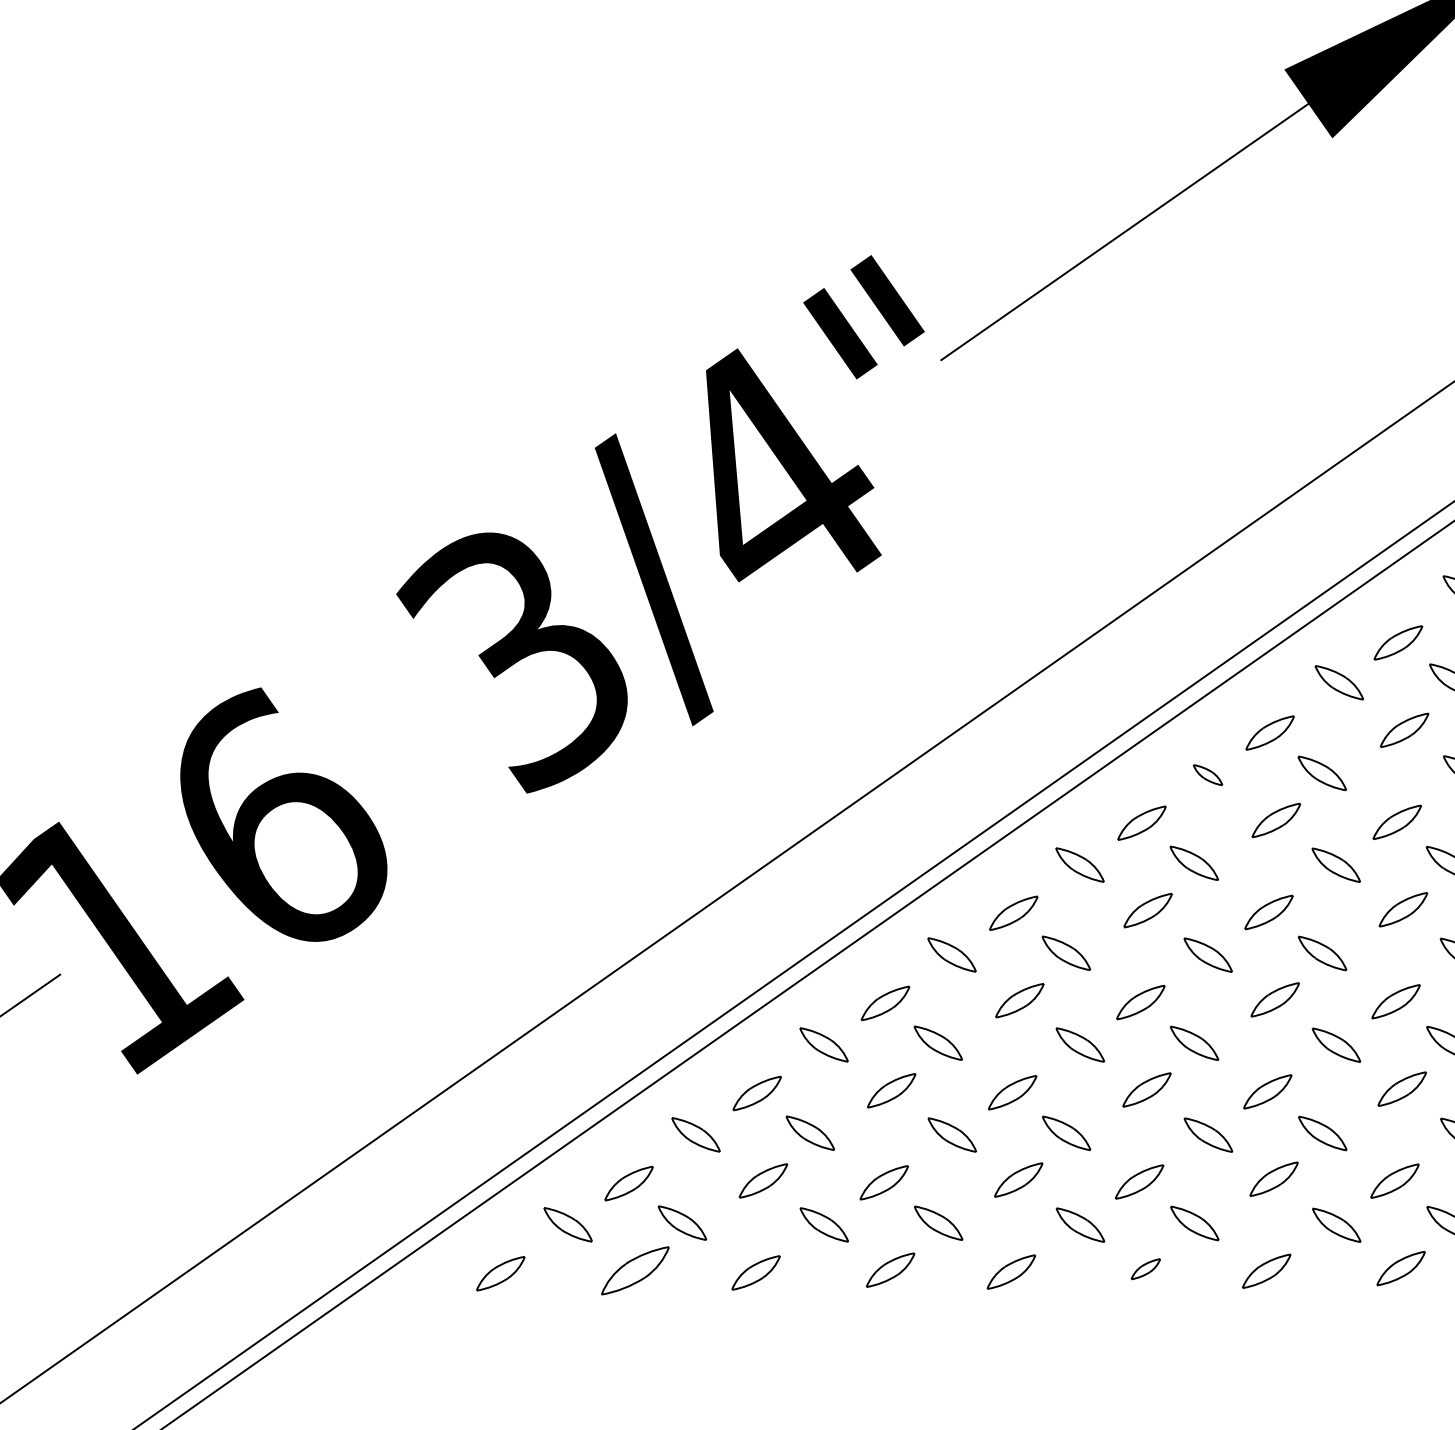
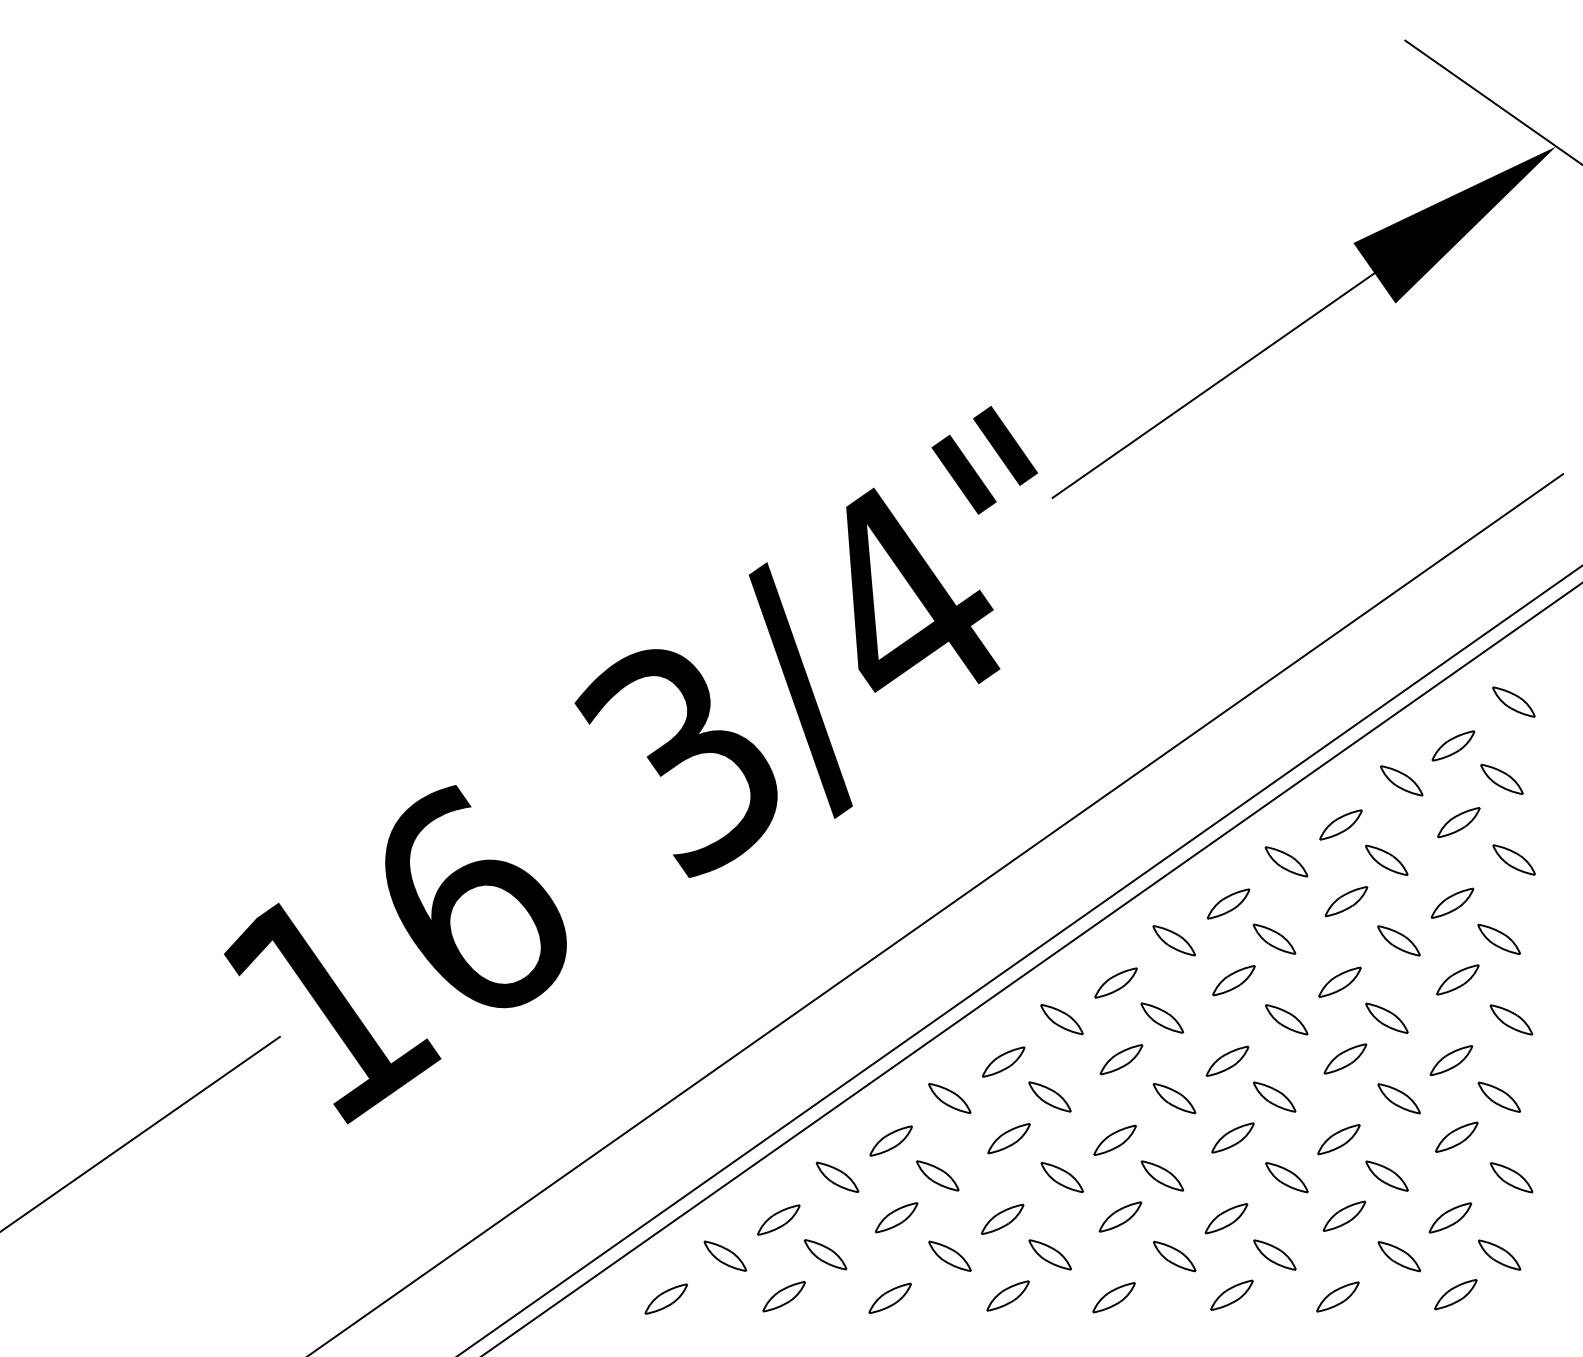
part: (1208, 774) -> (1286, 861), size x1.67
part: (1145, 1268) -> (1231, 1294), size x1.67
part: (634, 1270) -> (783, 1296), size x0.71

